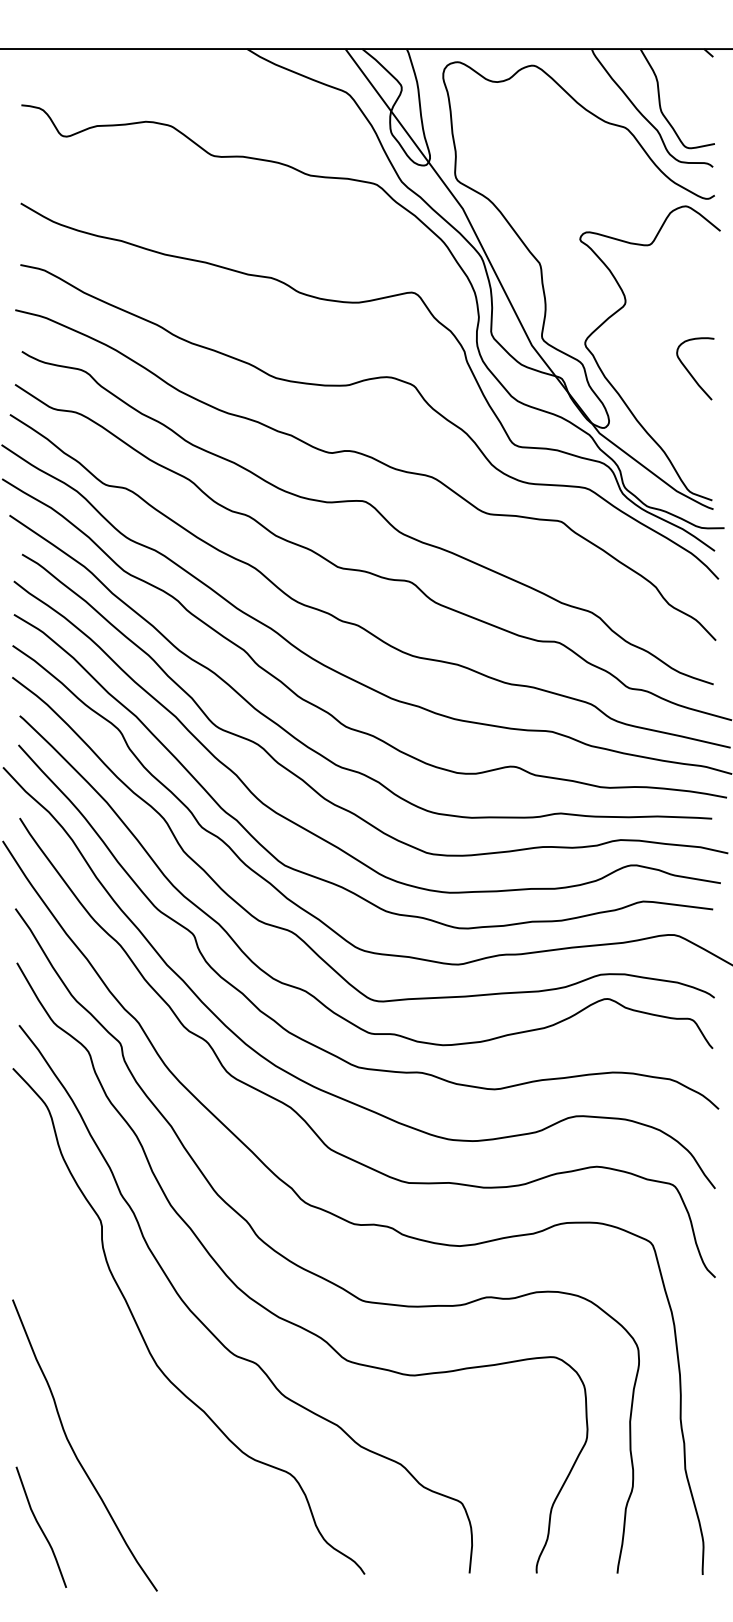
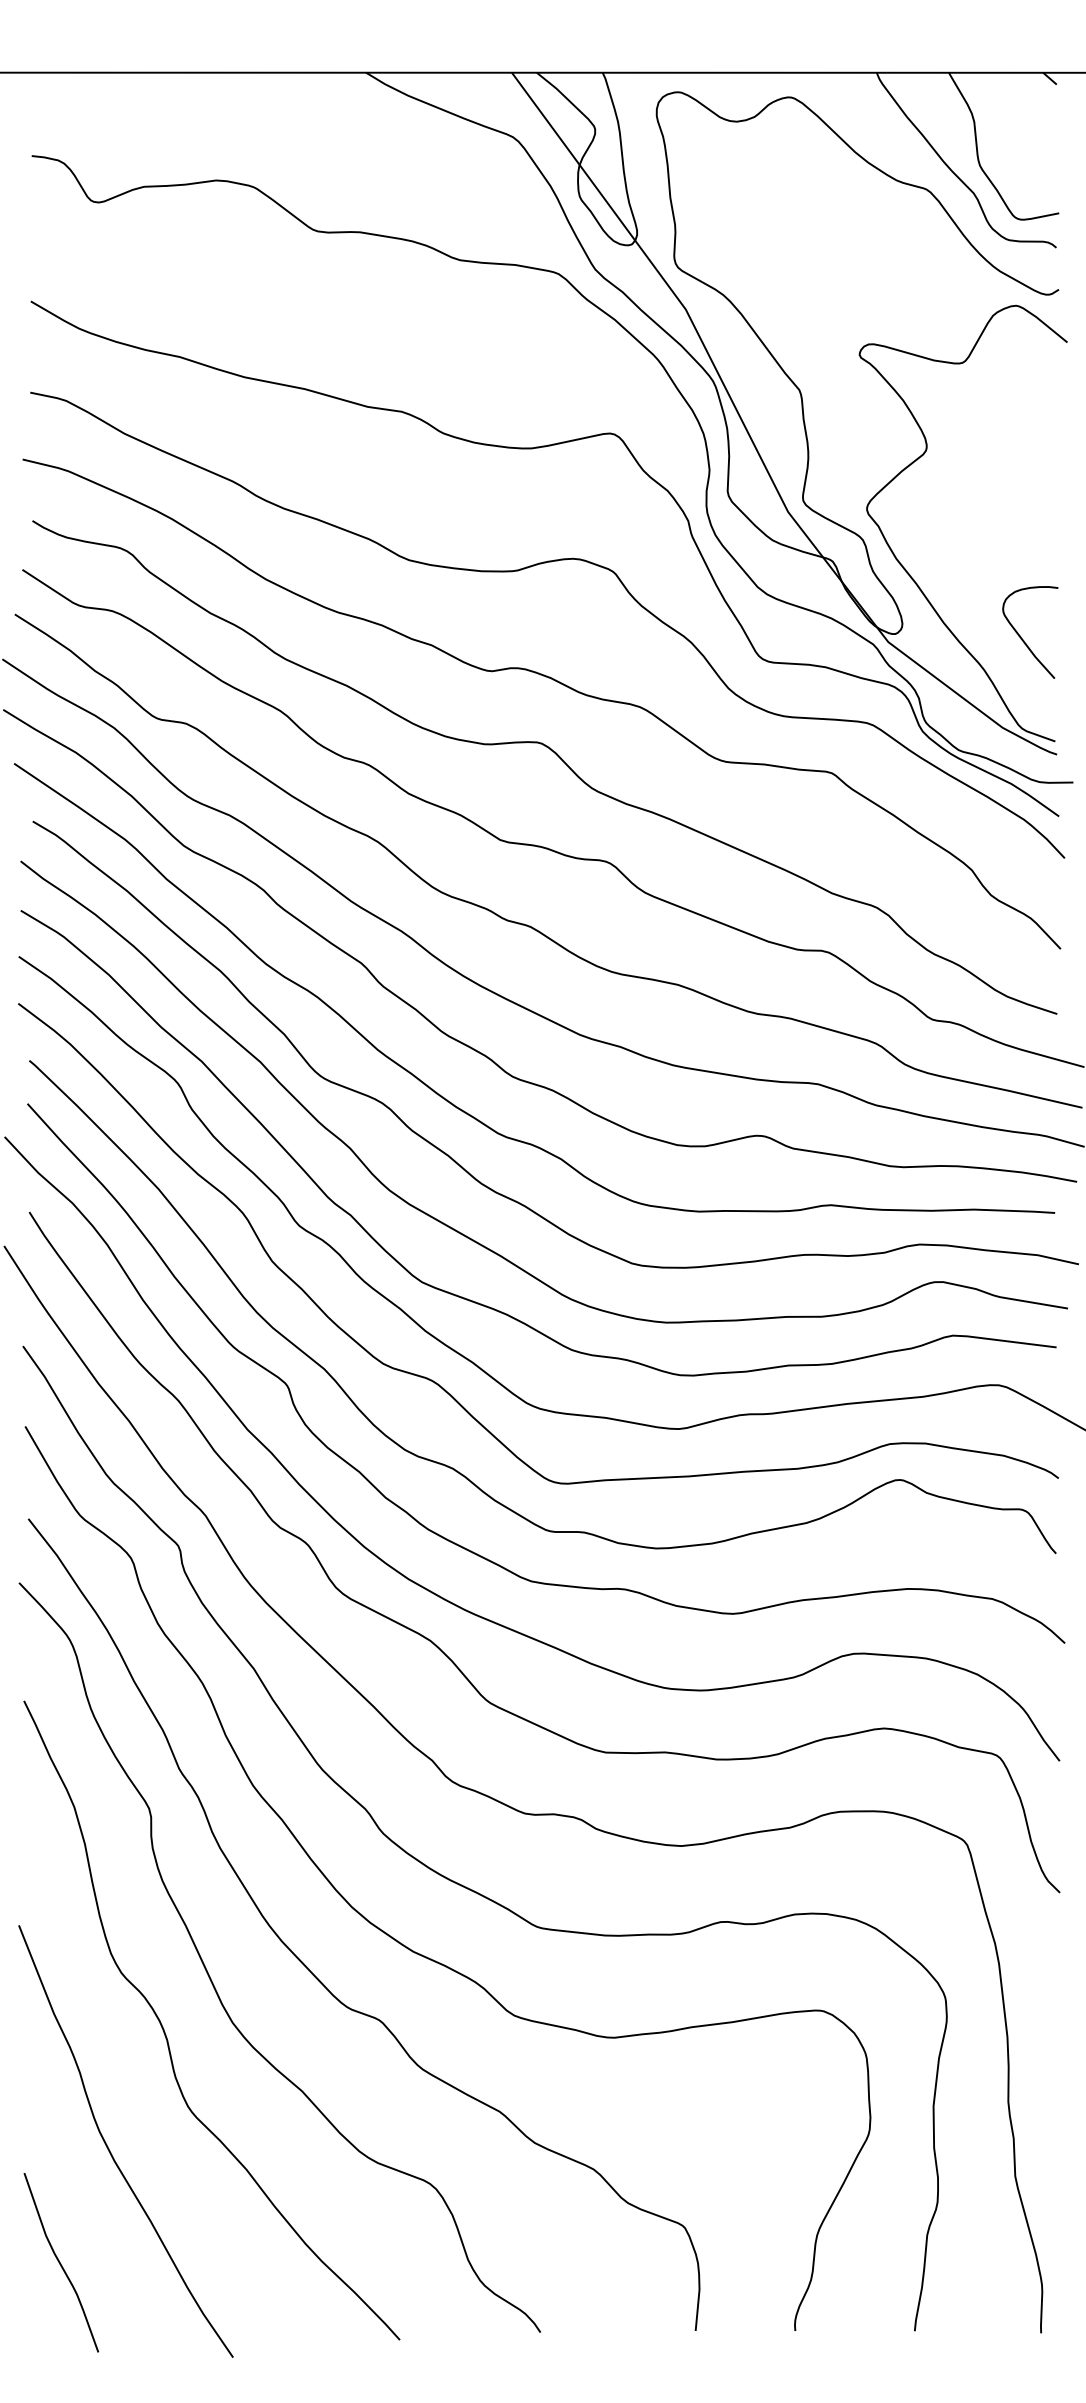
curve: (690, 372) -> (1022, 637), moved
curve: (112, 1372) -> (166, 2033), added

